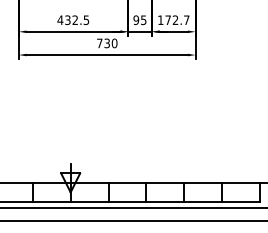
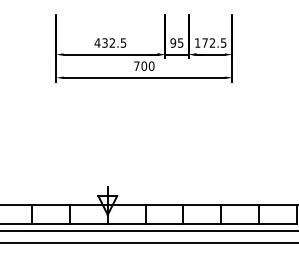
text: (186, 19) -> (223, 42), 172.7 -> 172.5
text: (107, 42) -> (144, 65), 730 -> 700

